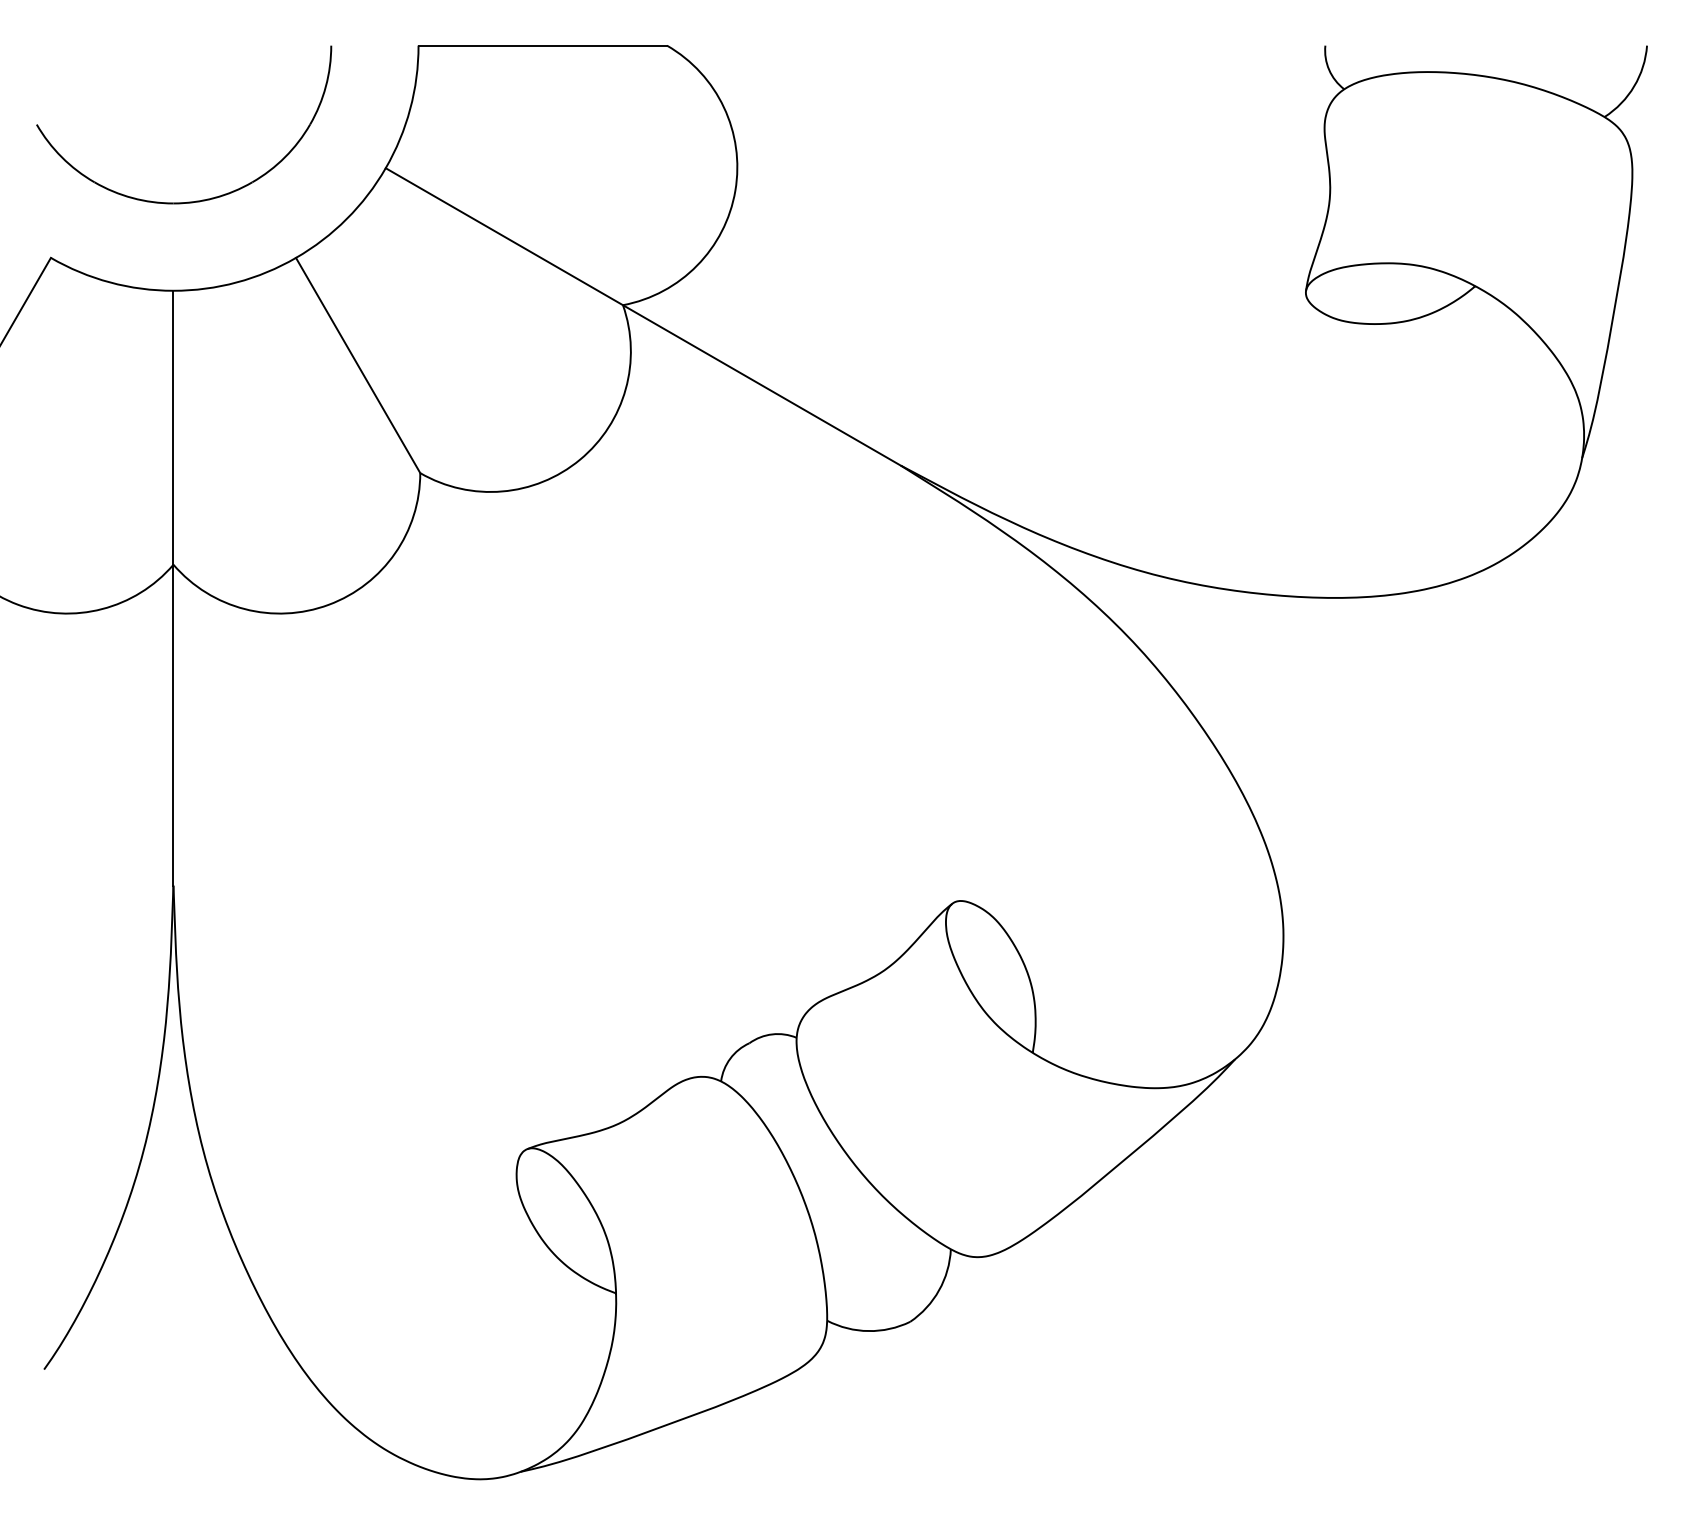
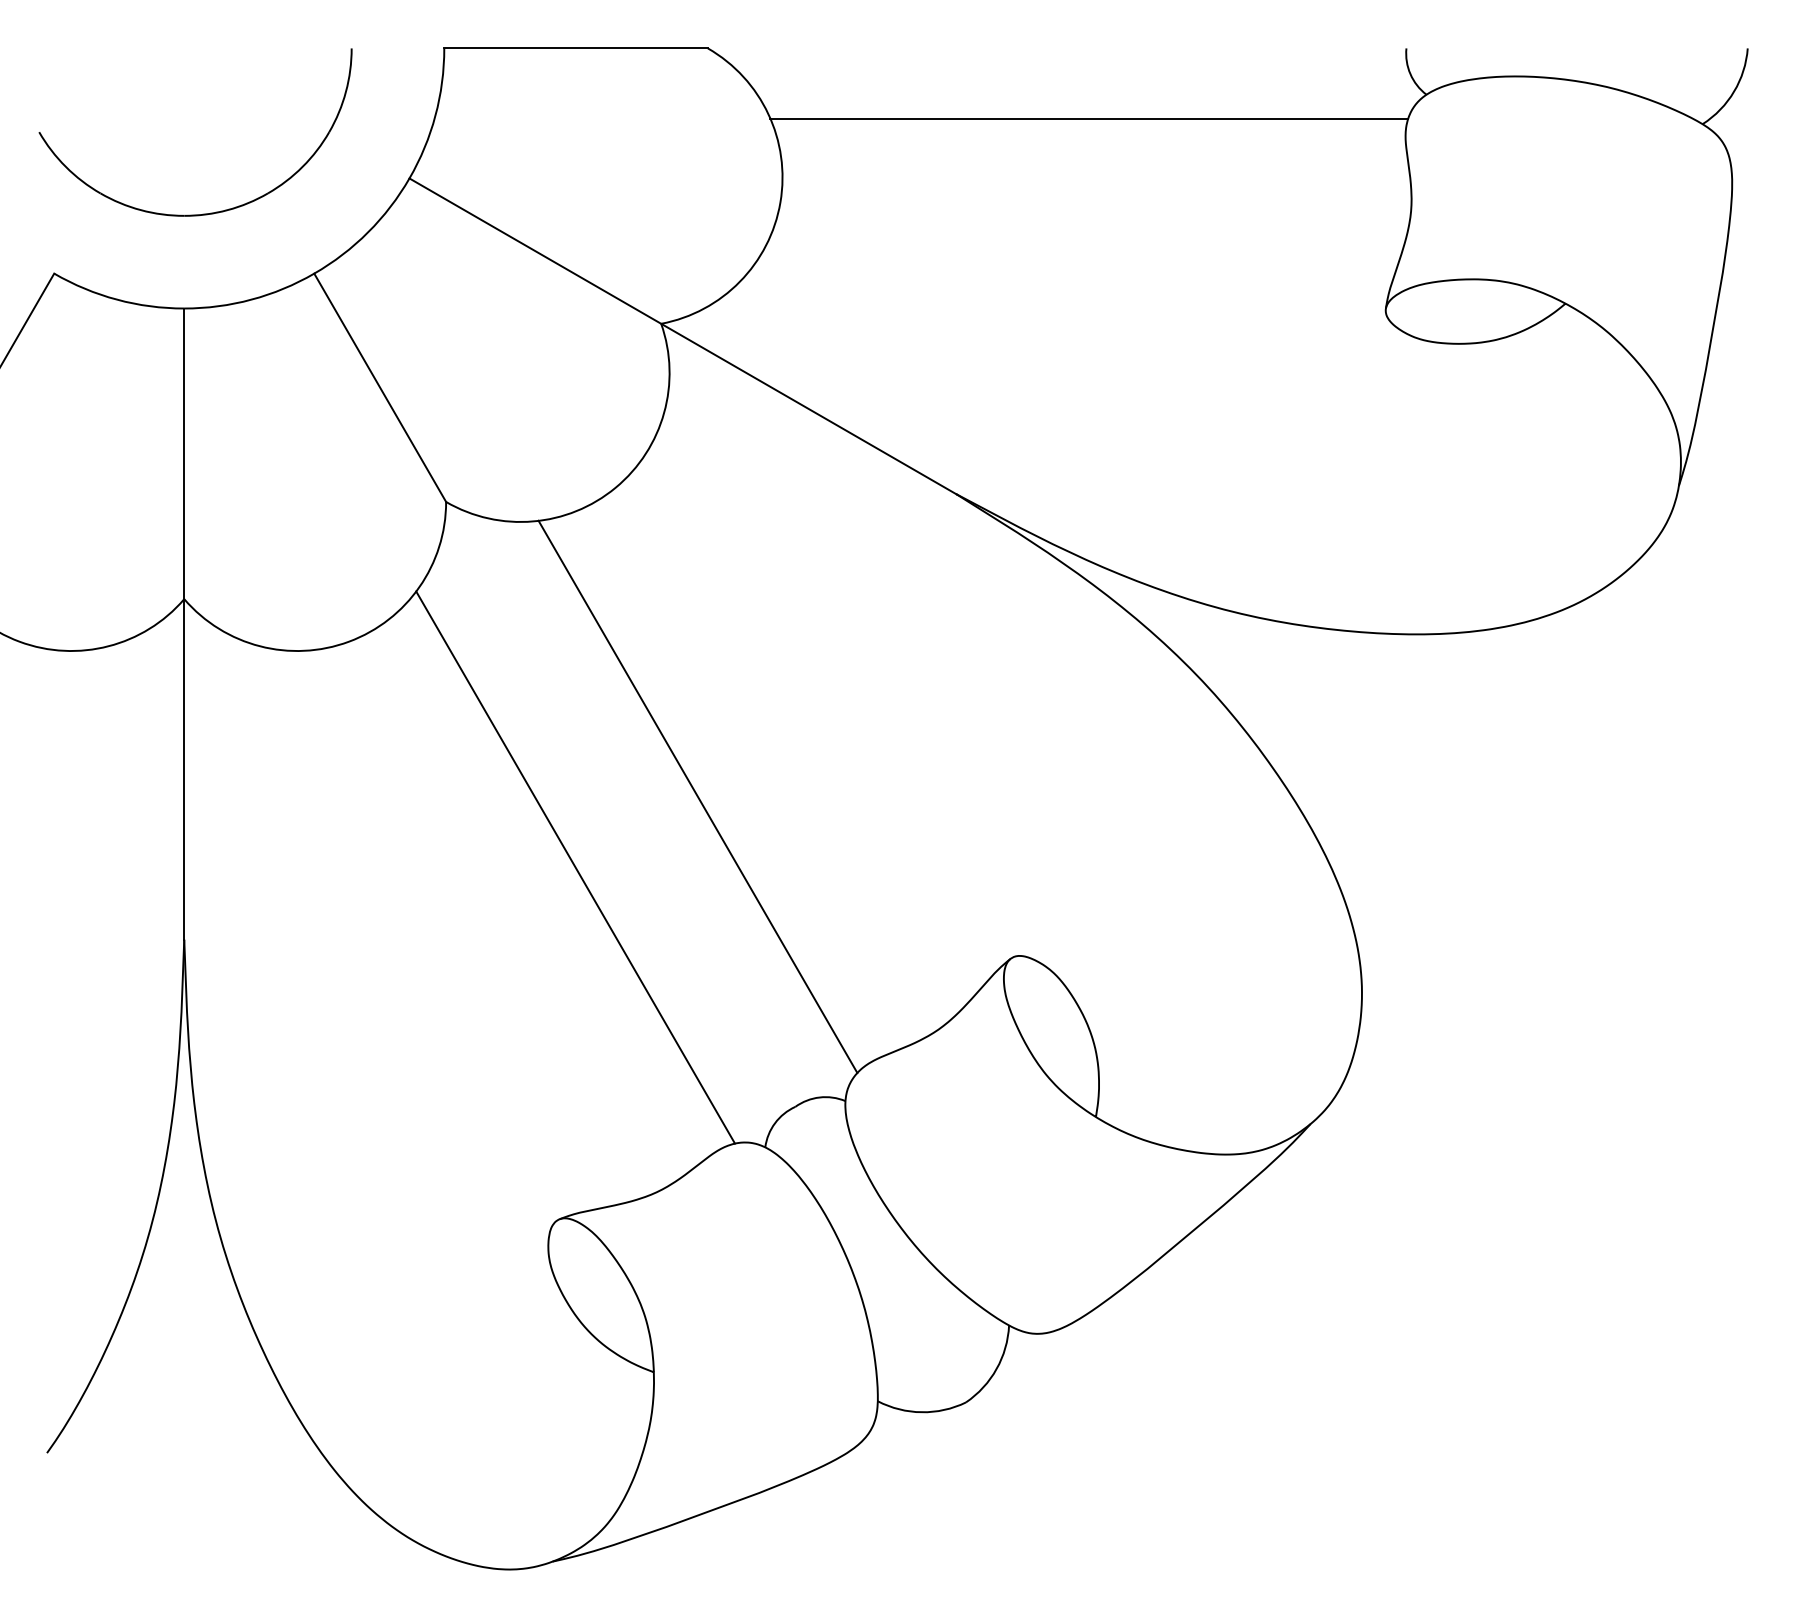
line: (1025, 112) -> (1088, 119), added
line: (657, 750) -> (697, 796), added
line: (542, 817) -> (575, 867), added

